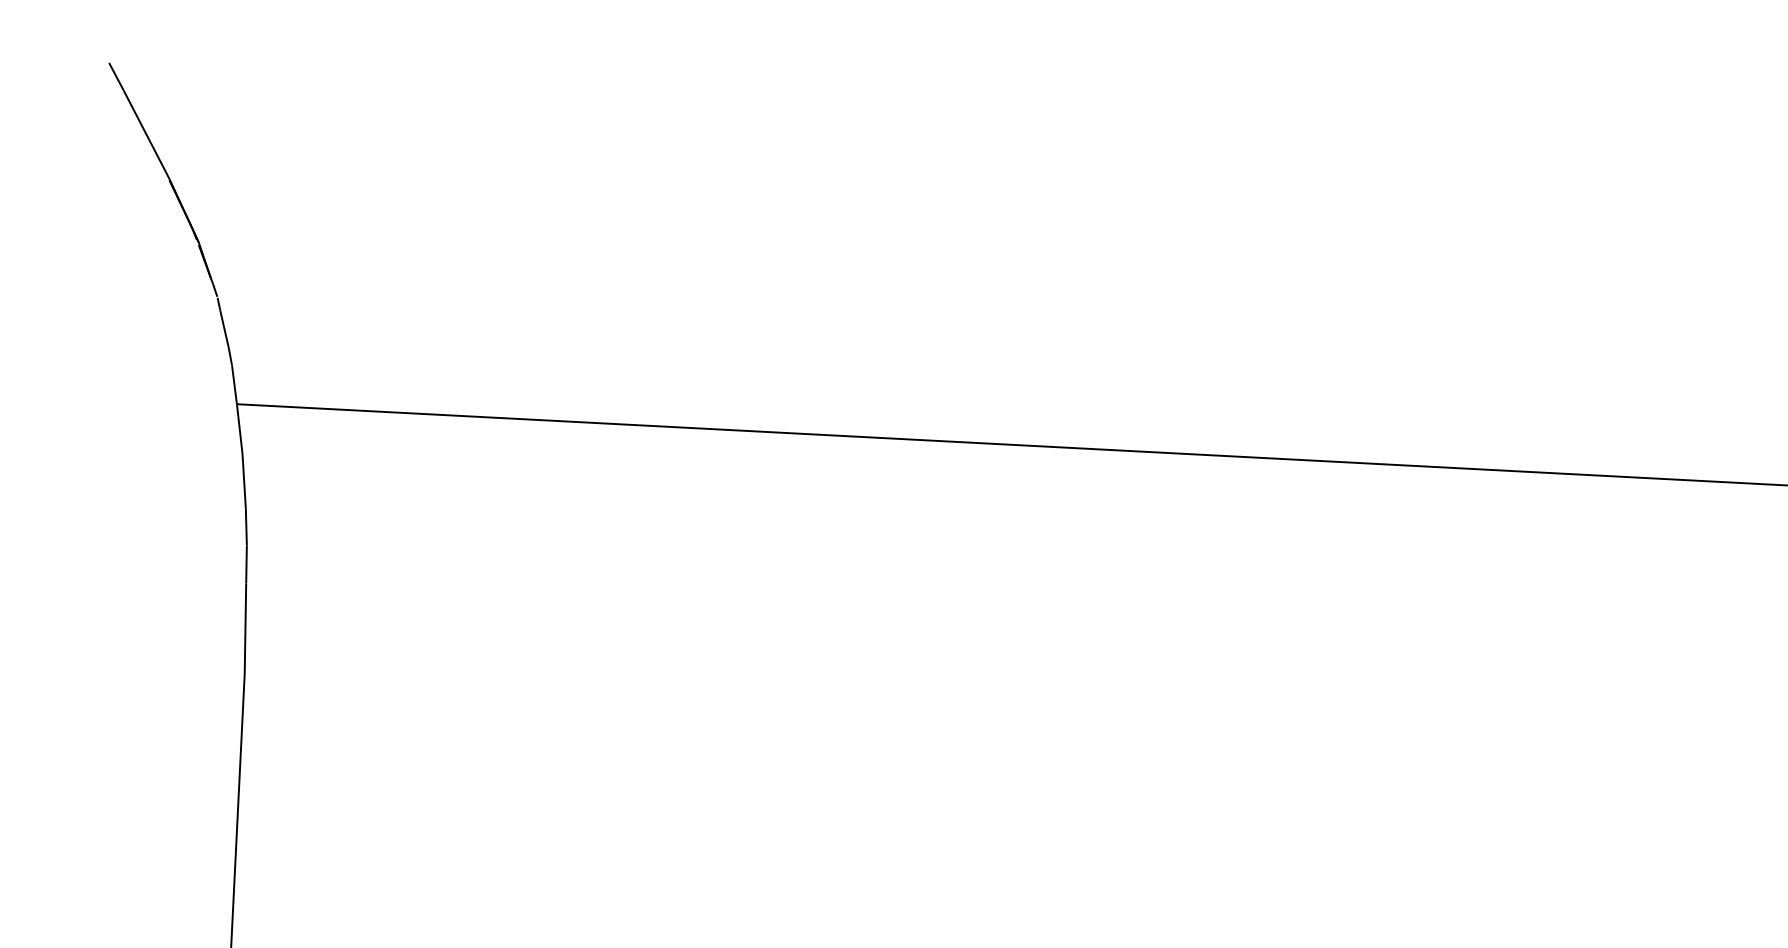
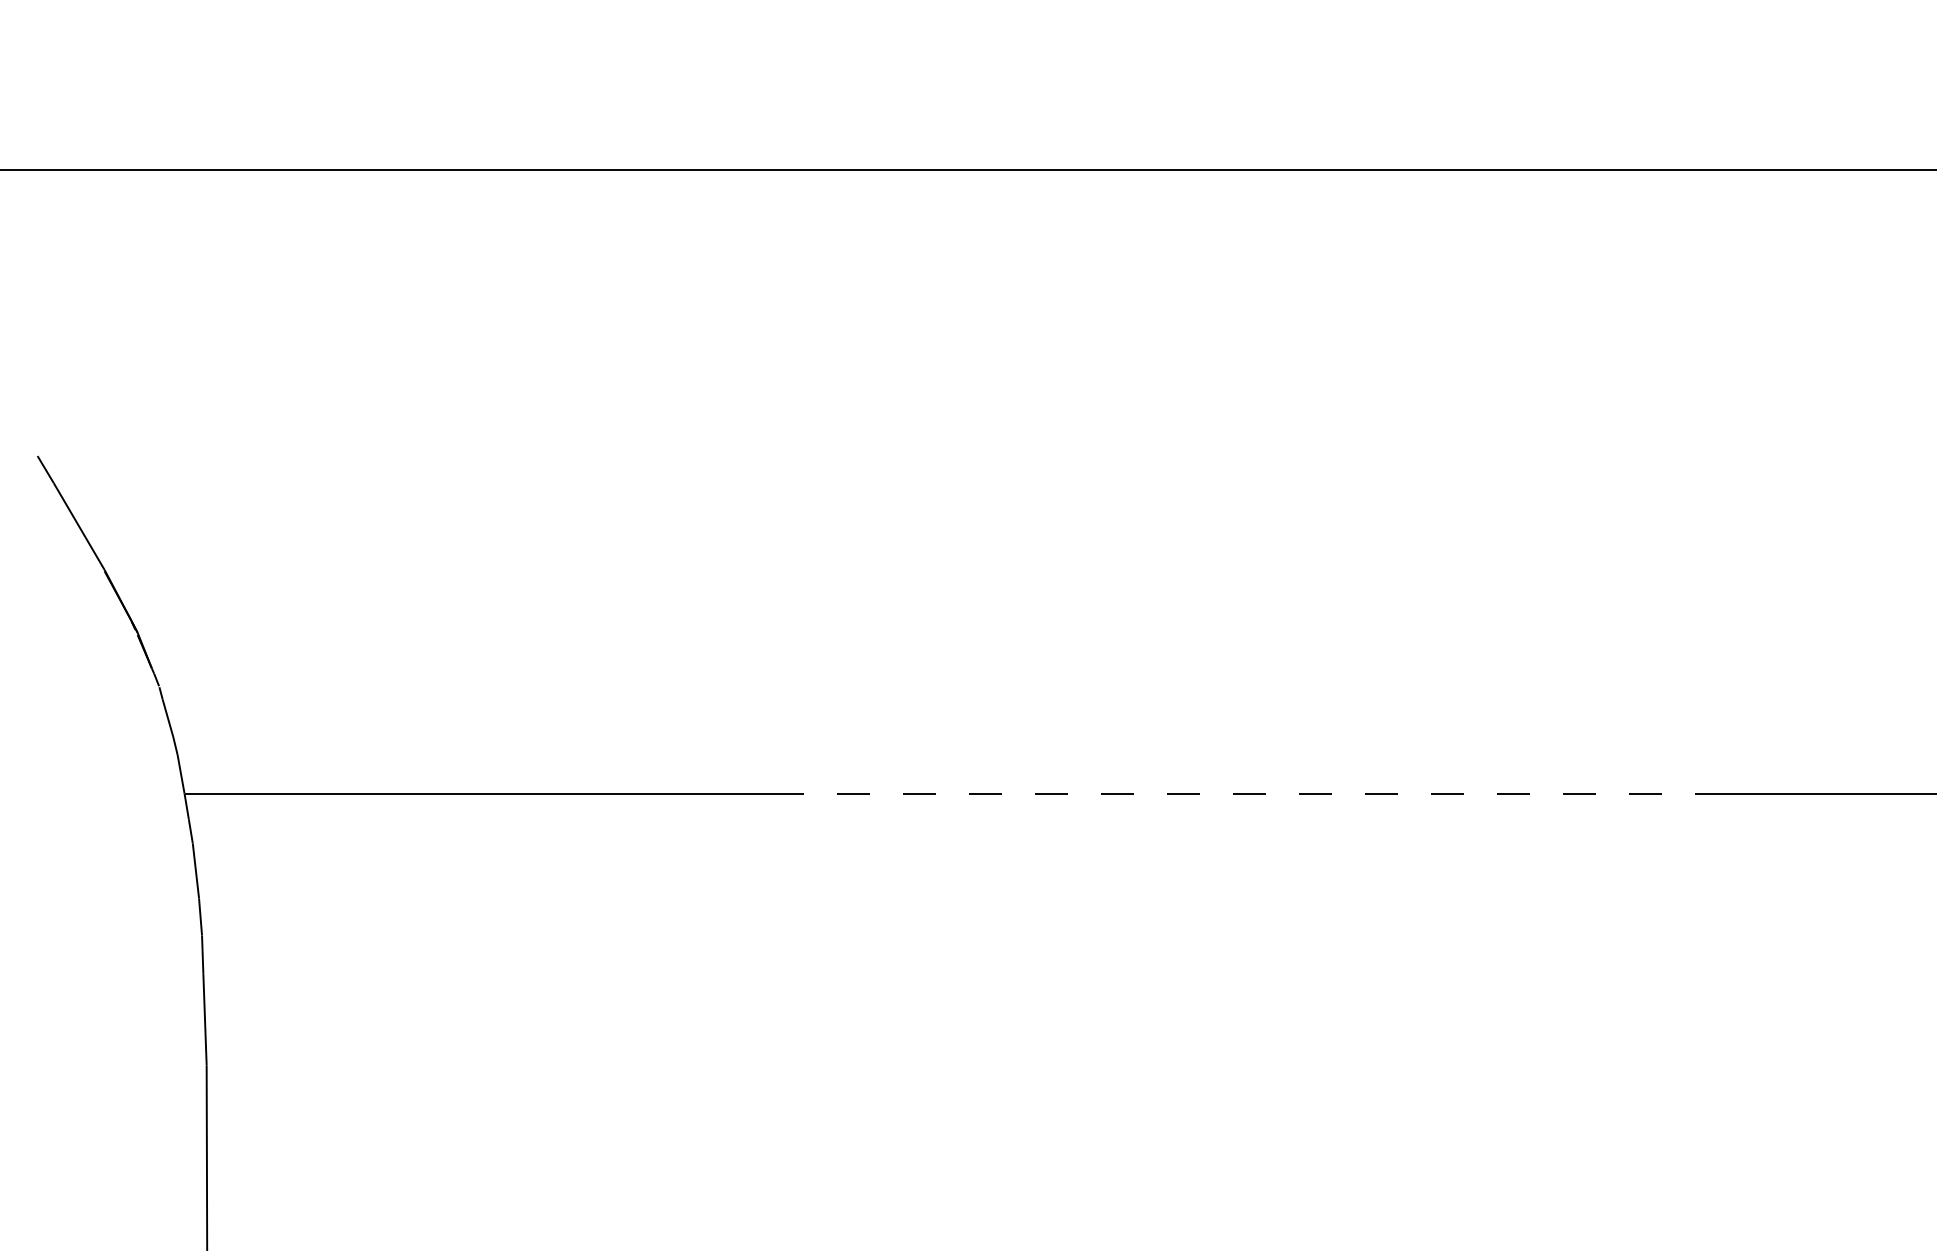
line: (1294, 459) -> (1254, 793), solid -> dashed

